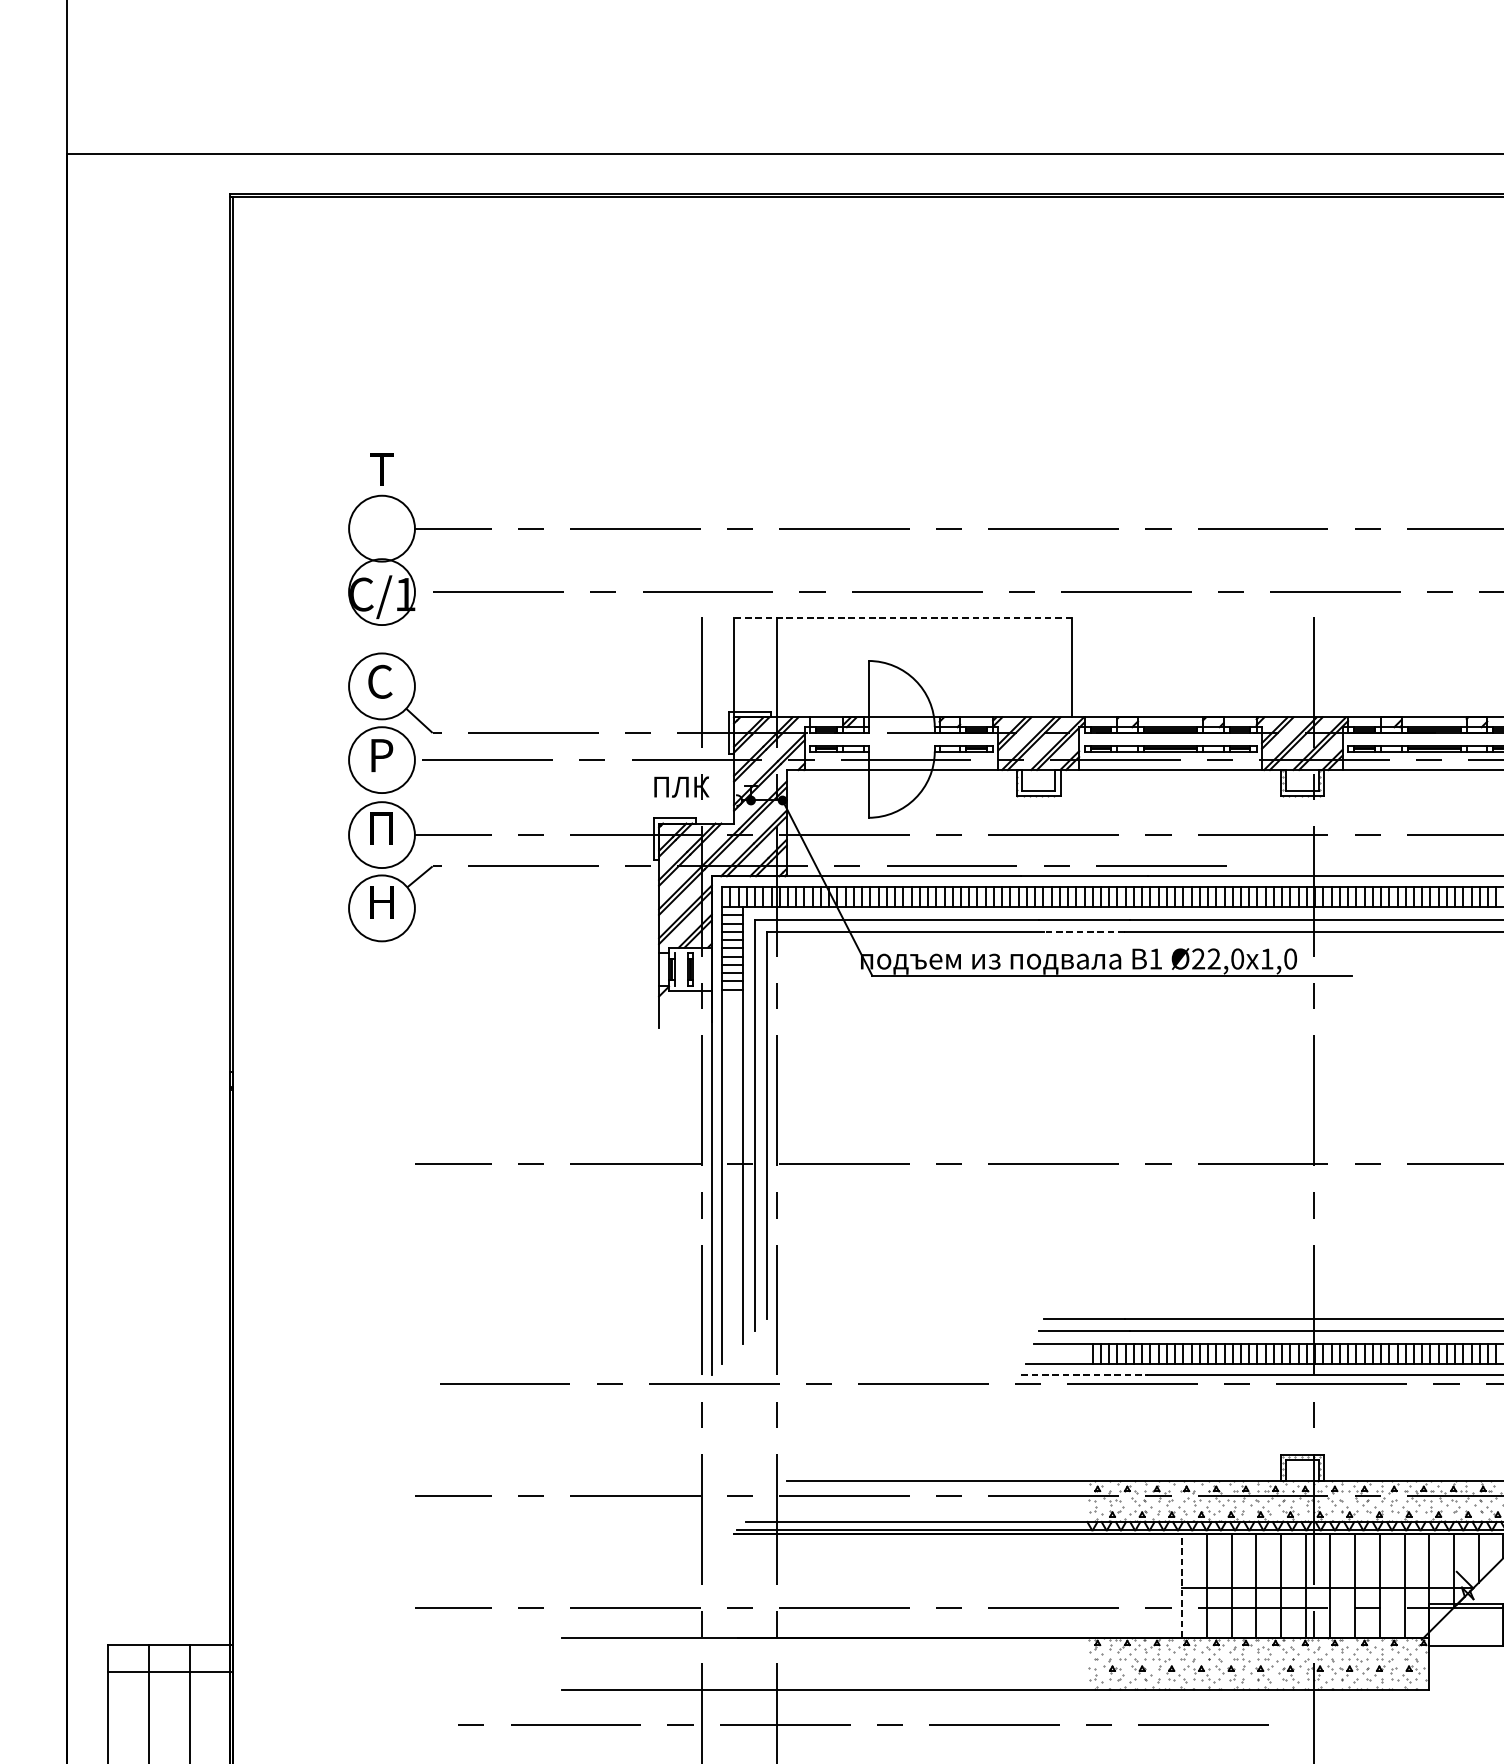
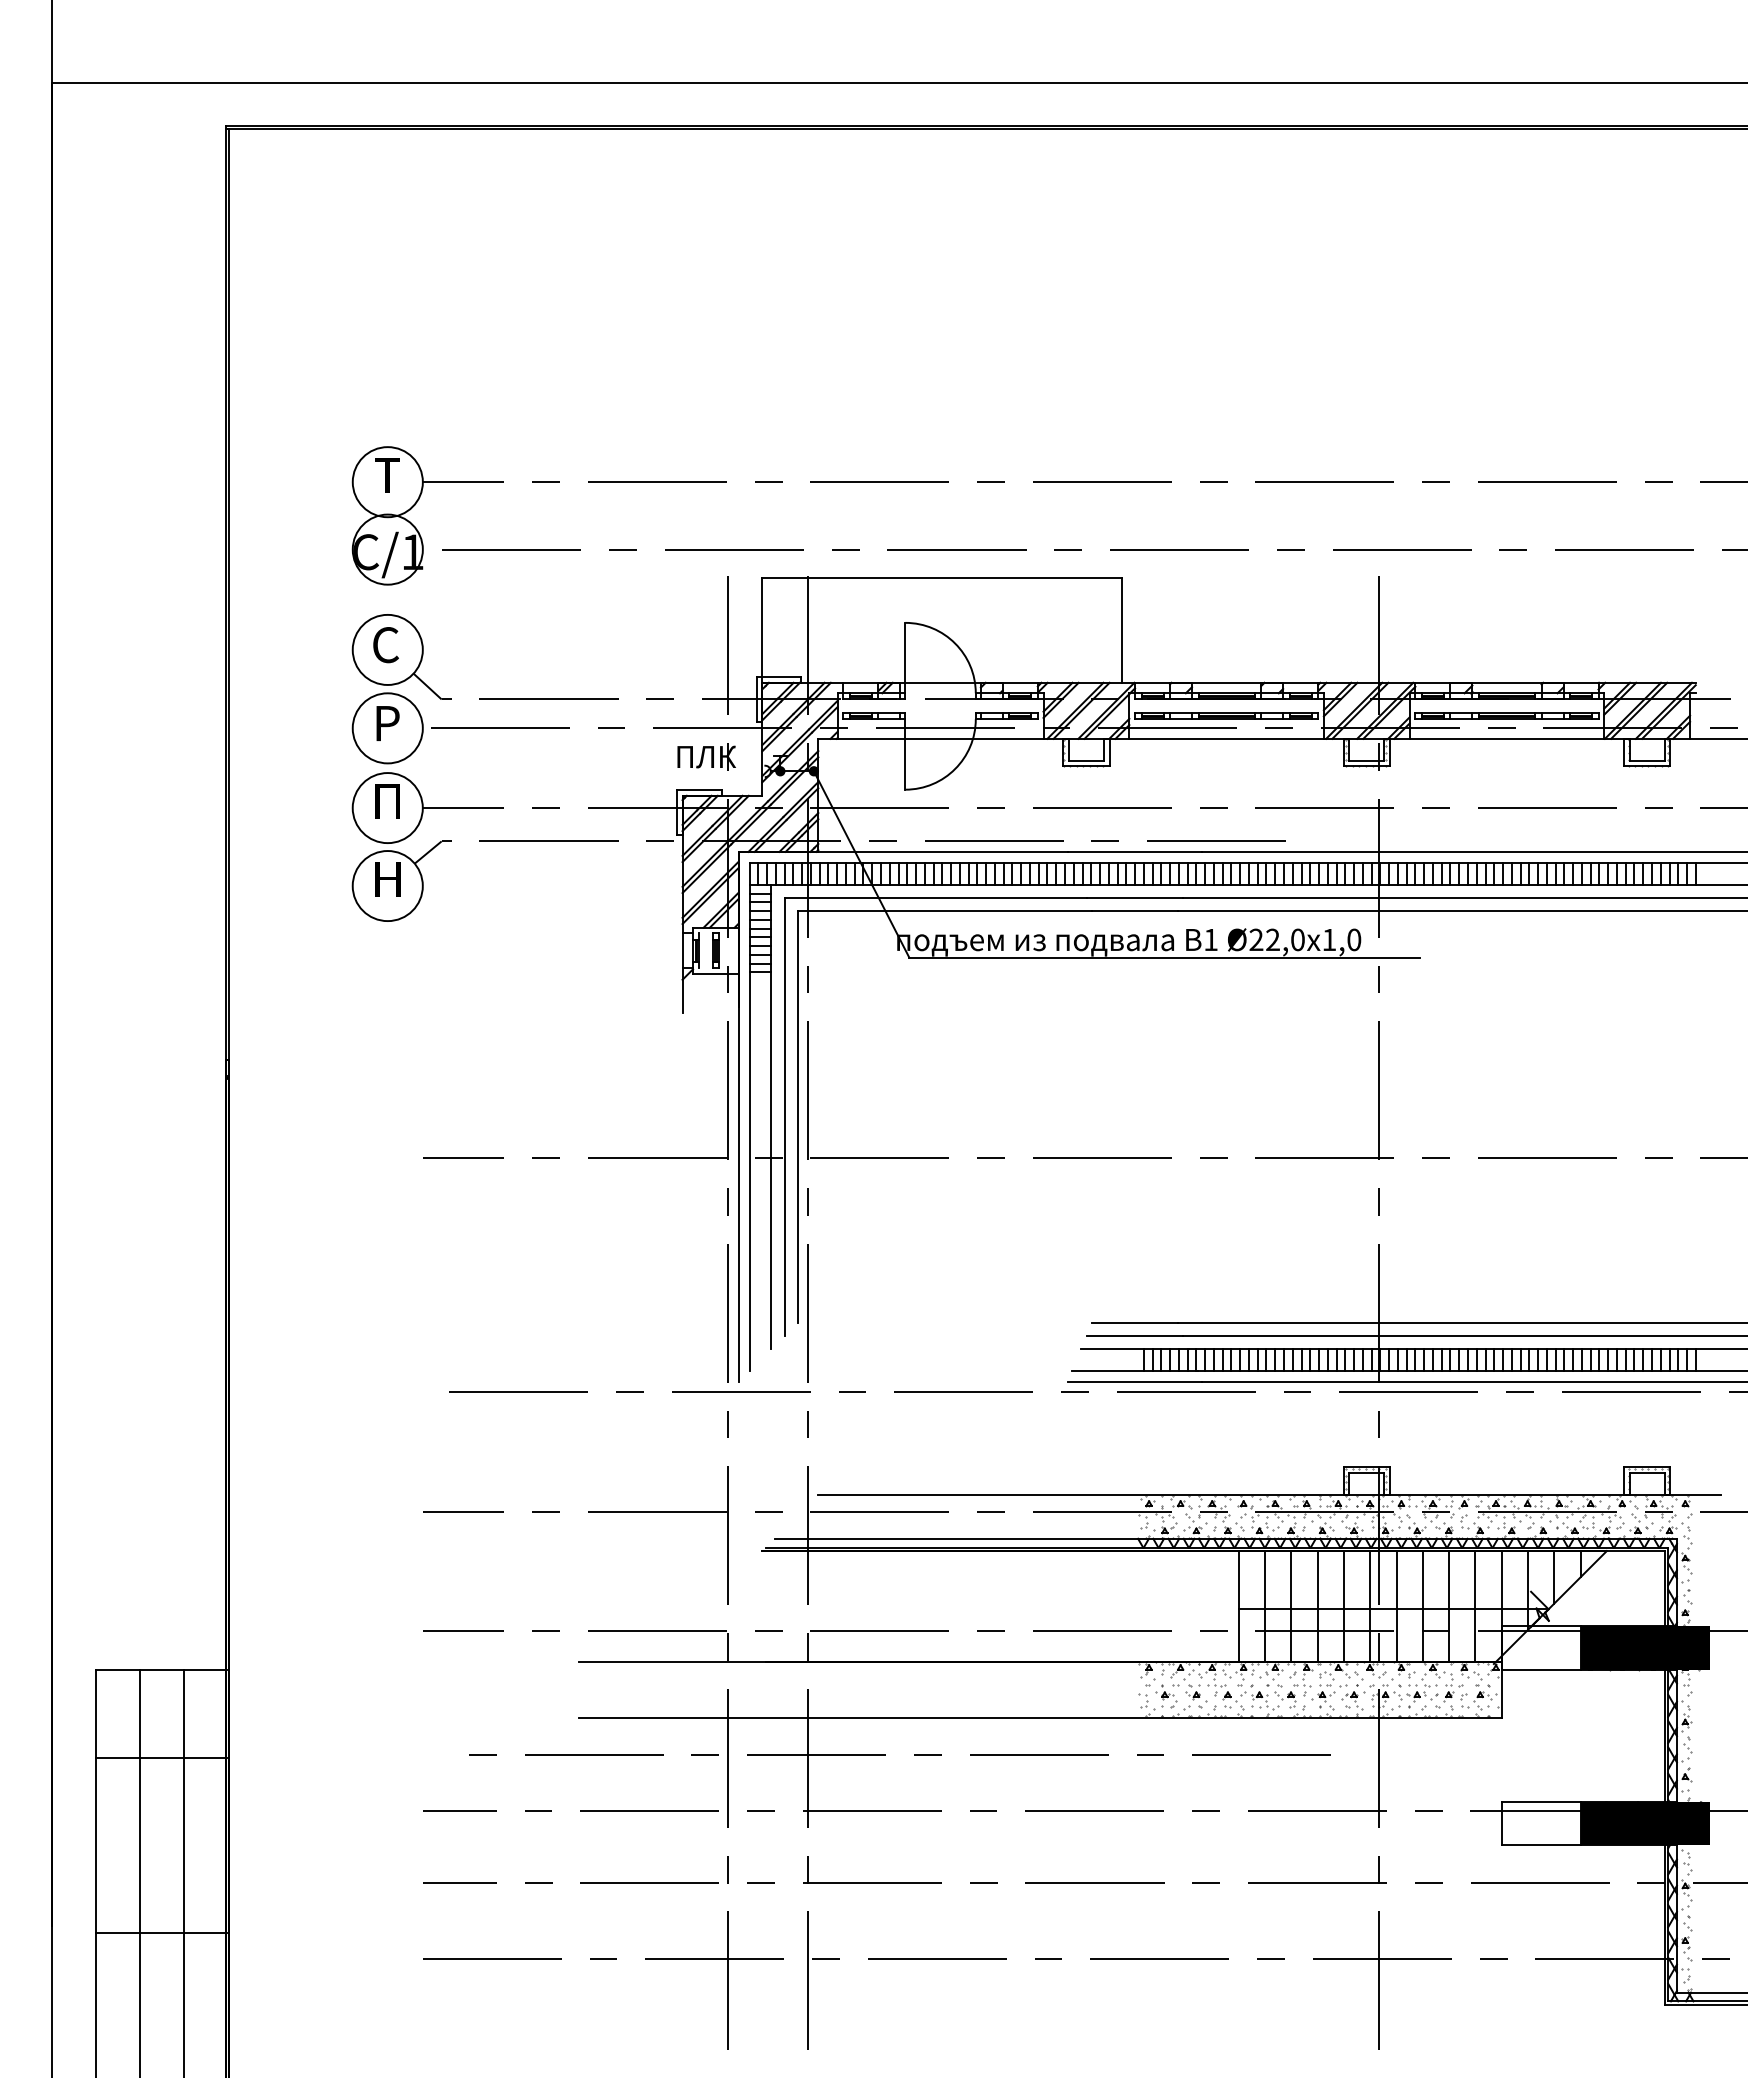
text: (381, 469) -> (387, 475), moved
line: (903, 618) -> (942, 577), dashed -> solid
line: (1084, 932) -> (1135, 911), dashed -> solid
line: (1084, 1374) -> (1135, 1381), dashed -> solid
line: (1181, 1584) -> (1238, 1605), dashed -> solid
line: (169, 1672) -> (161, 1757), moved

